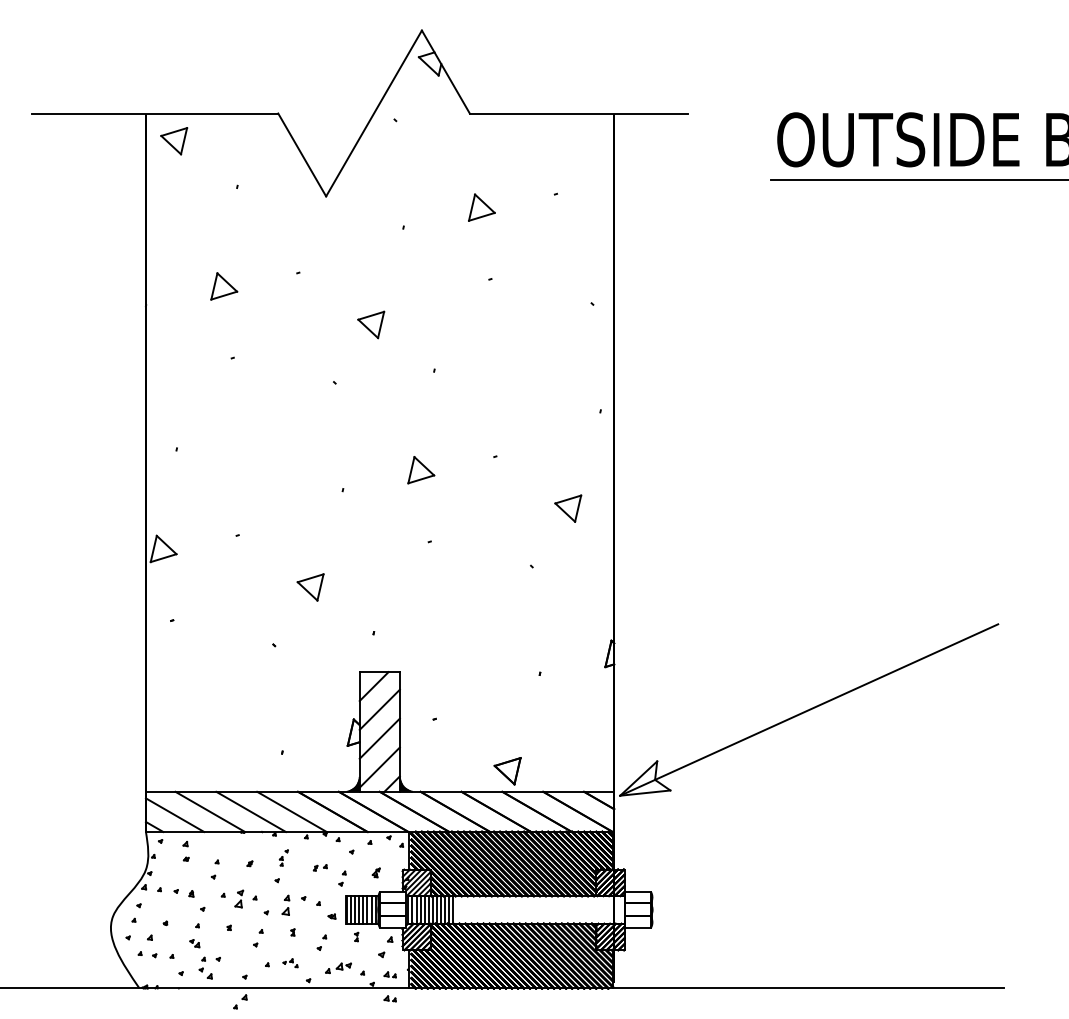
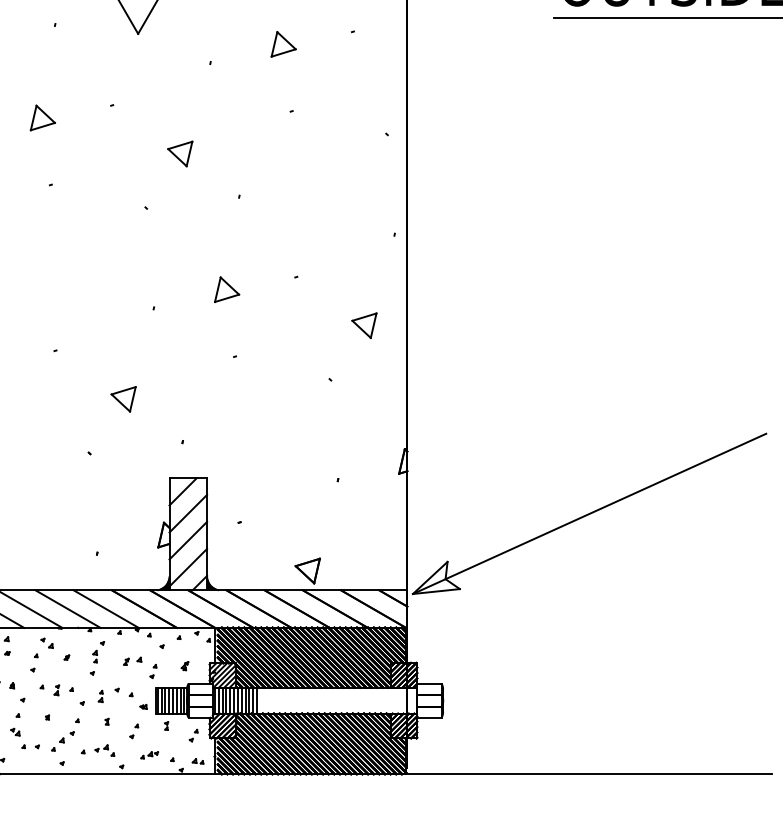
part: (283, 857) -> (98, 651), size x1.43
part: (320, 867) -> (132, 661), size x1.43
part: (238, 898) -> (56, 690), size x0.62
part: (286, 905) -> (101, 696), size x0.62
part: (385, 947) -> (193, 735), size x0.62
part: (290, 962) -> (104, 749), size x1.43
part: (338, 968) -> (149, 755), size x0.71
part: (205, 973) -> (46, 643), moved
part: (389, 998) -> (197, 783), removed
part: (240, 1001) -> (58, 744), moved

